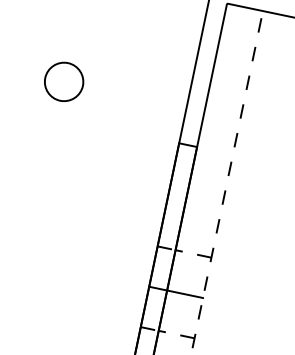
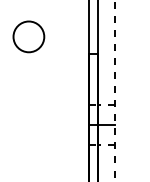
circle: (63, 80) -> (28, 36), size x1.67

